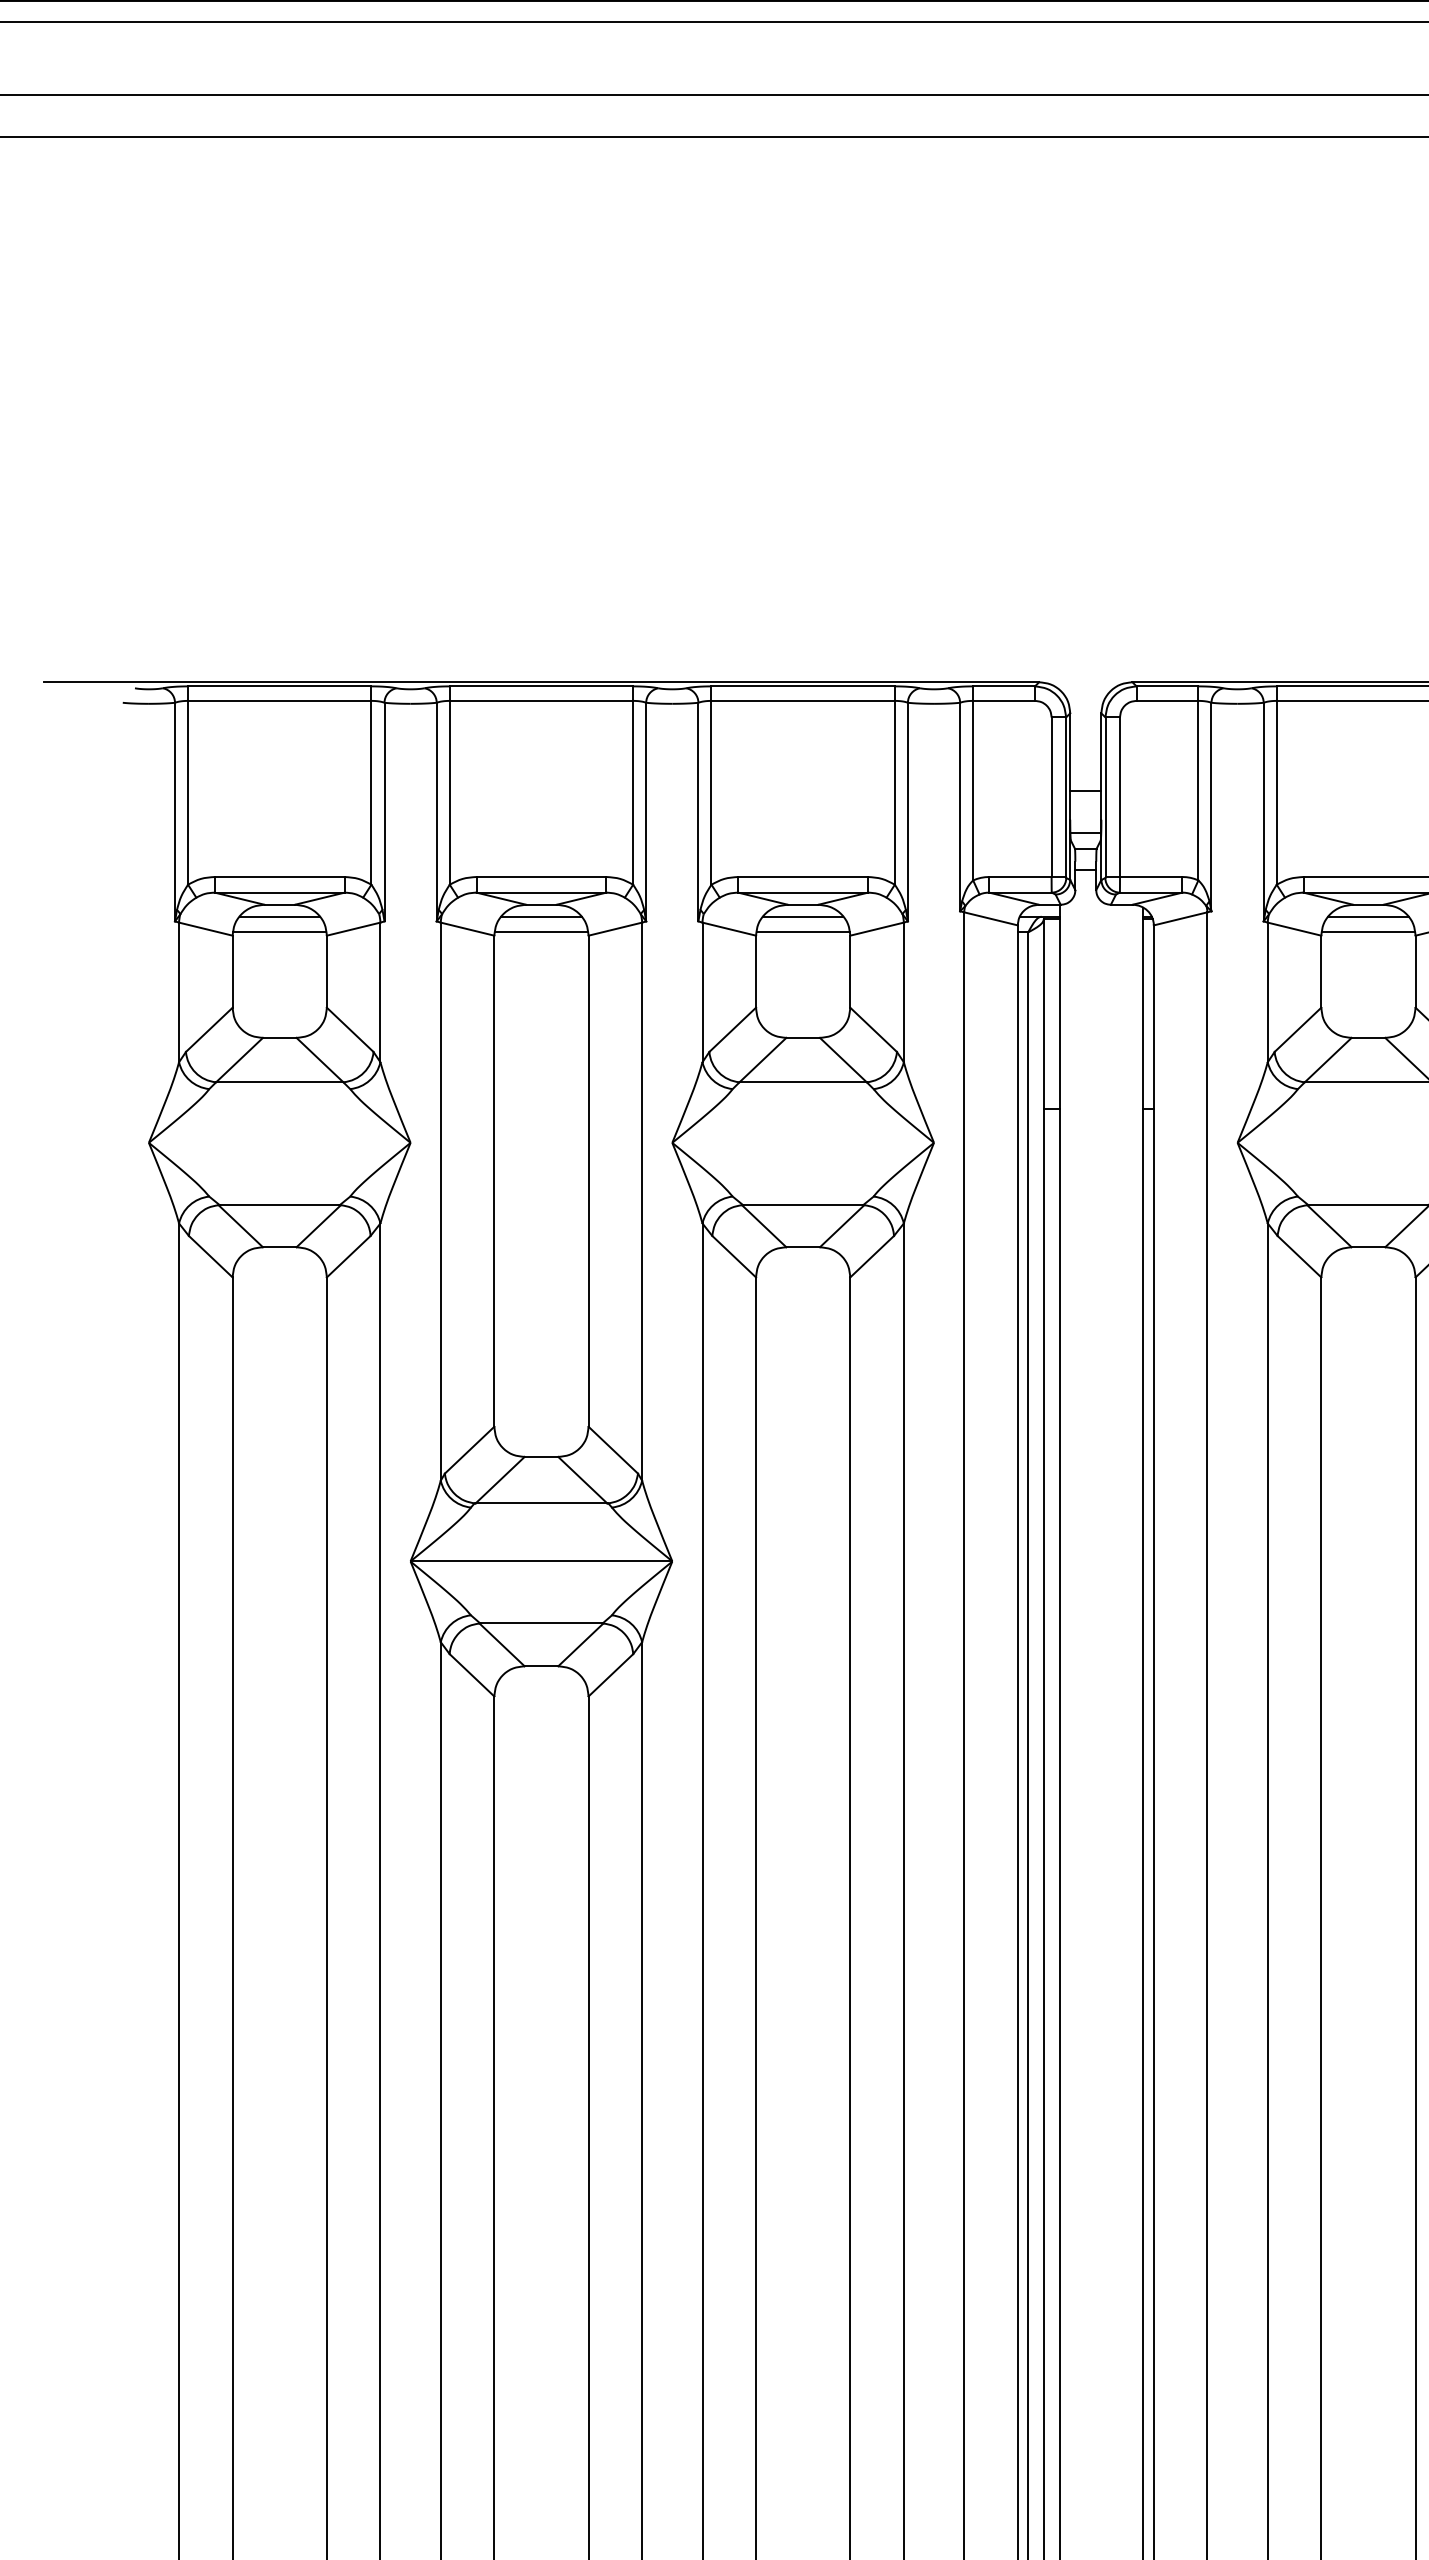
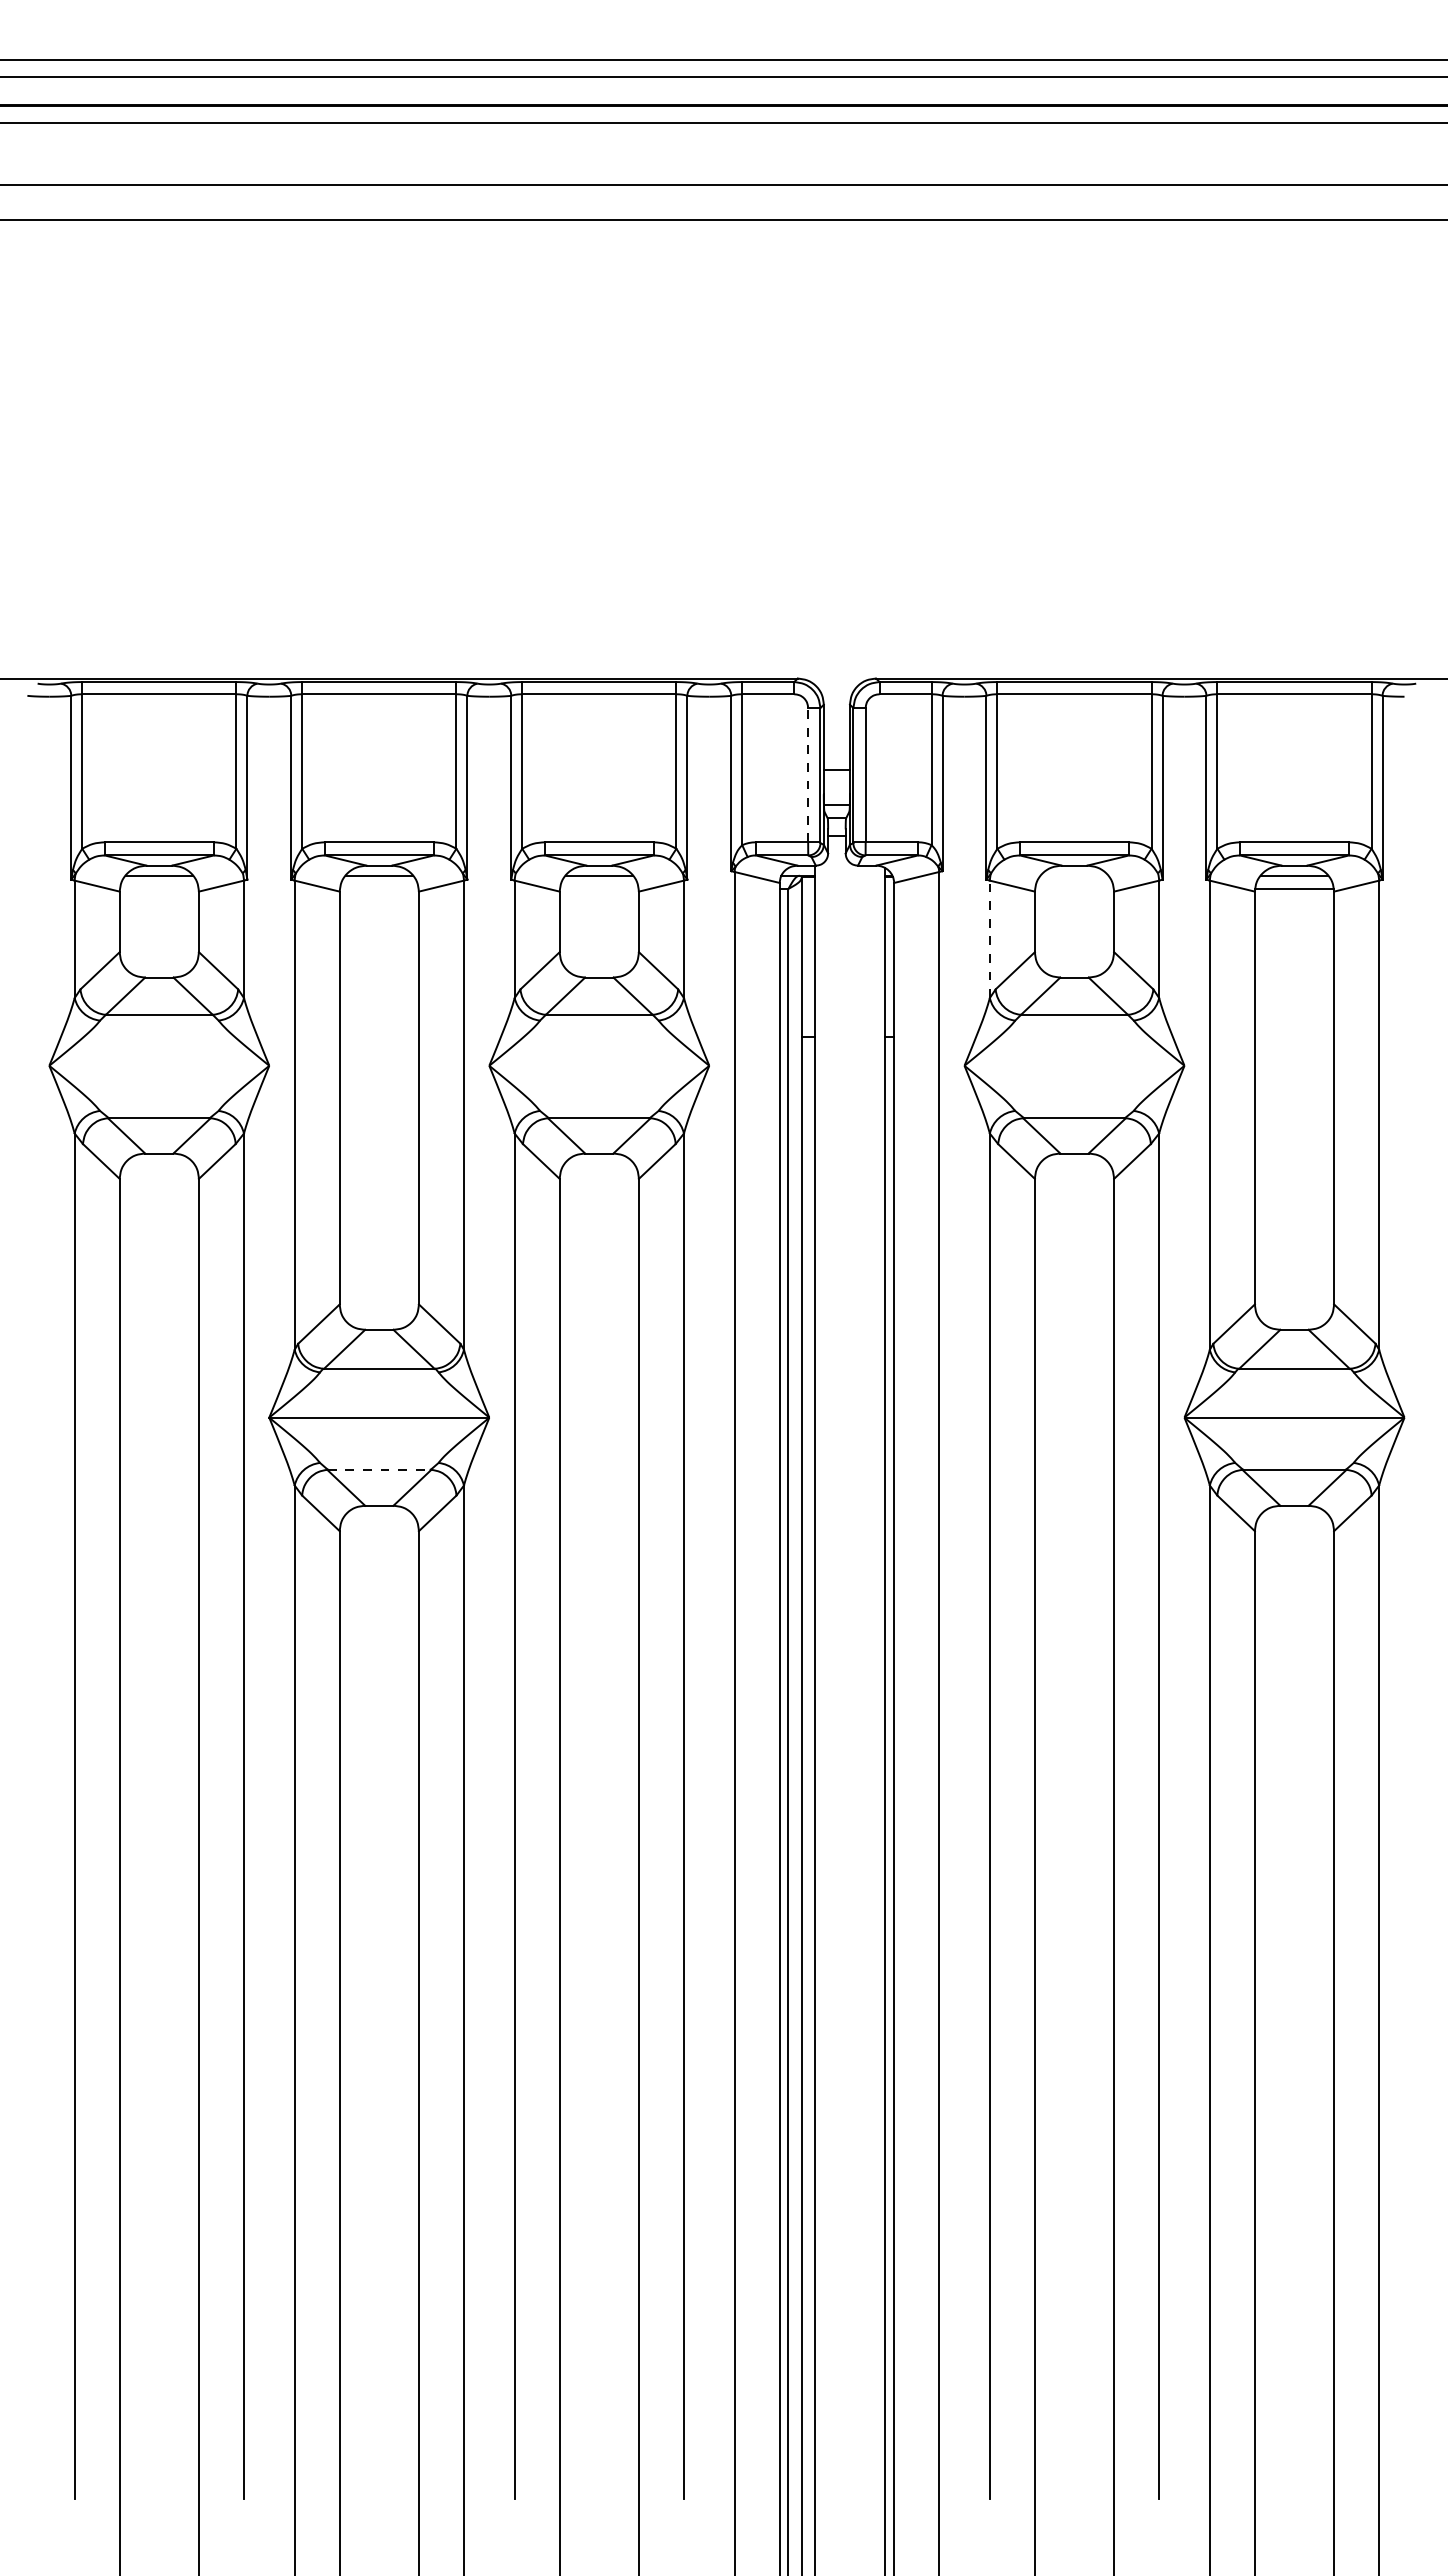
line: (1052, 796) -> (808, 774), solid -> dashed
line: (1368, 916) -> (1074, 875), removed
line: (279, 931) -> (159, 888), removed
line: (541, 931) -> (379, 888), removed
line: (803, 931) -> (599, 888), removed
line: (1368, 931) -> (1074, 888), removed
line: (1267, 992) -> (989, 939), solid -> dashed
line: (541, 1623) -> (379, 1469), solid -> dashed

